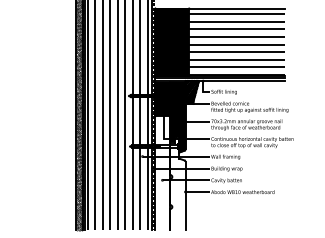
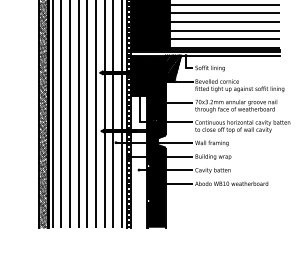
fill: (177, 183) -> (156, 173), added

